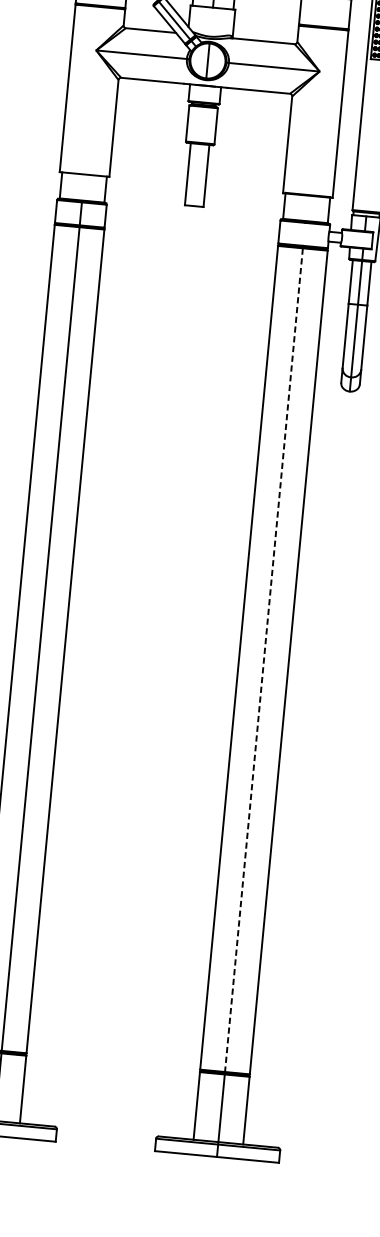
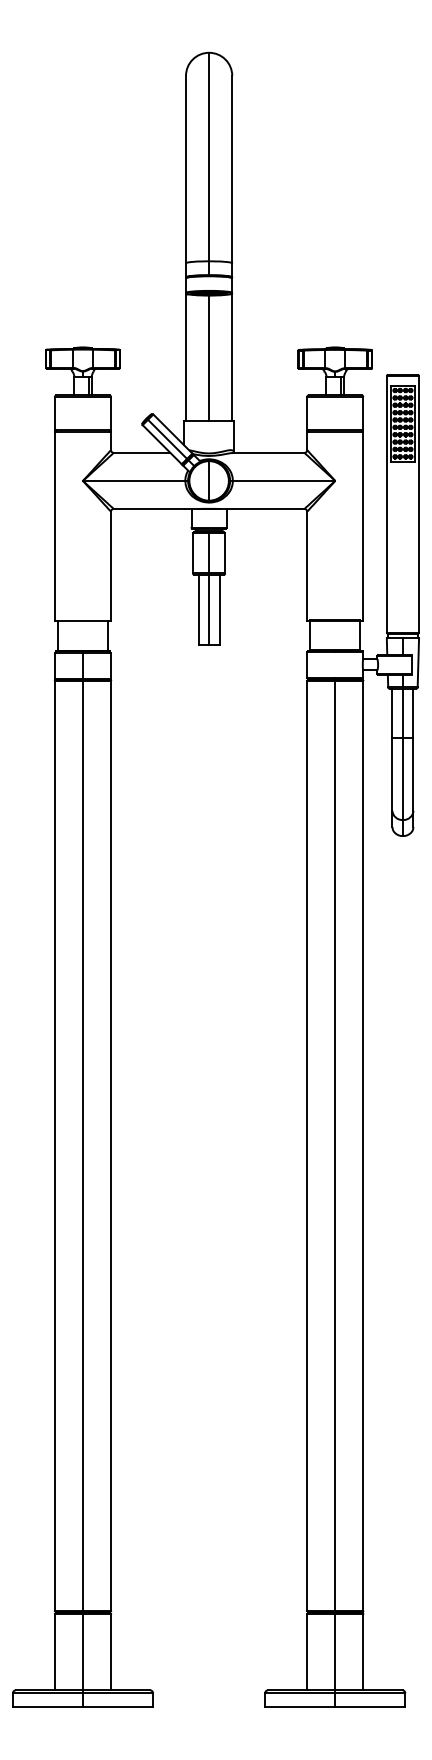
line: (199, 156) -> (209, 588), added
line: (264, 659) -> (335, 1145), dashed -> solid

